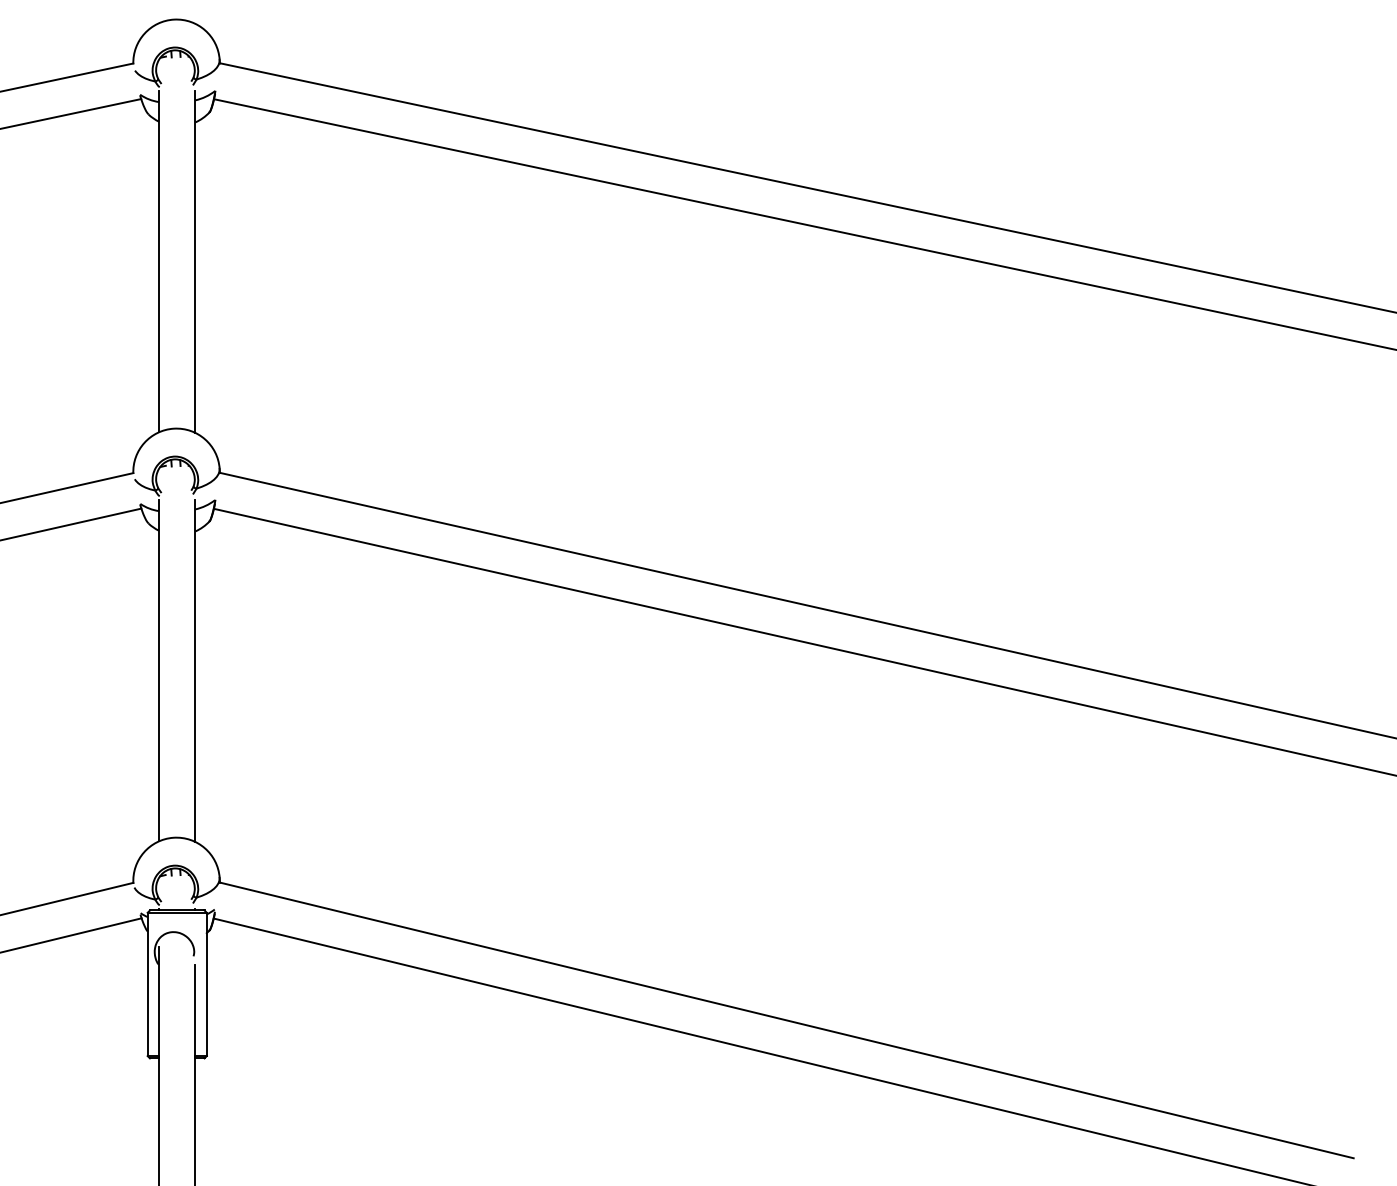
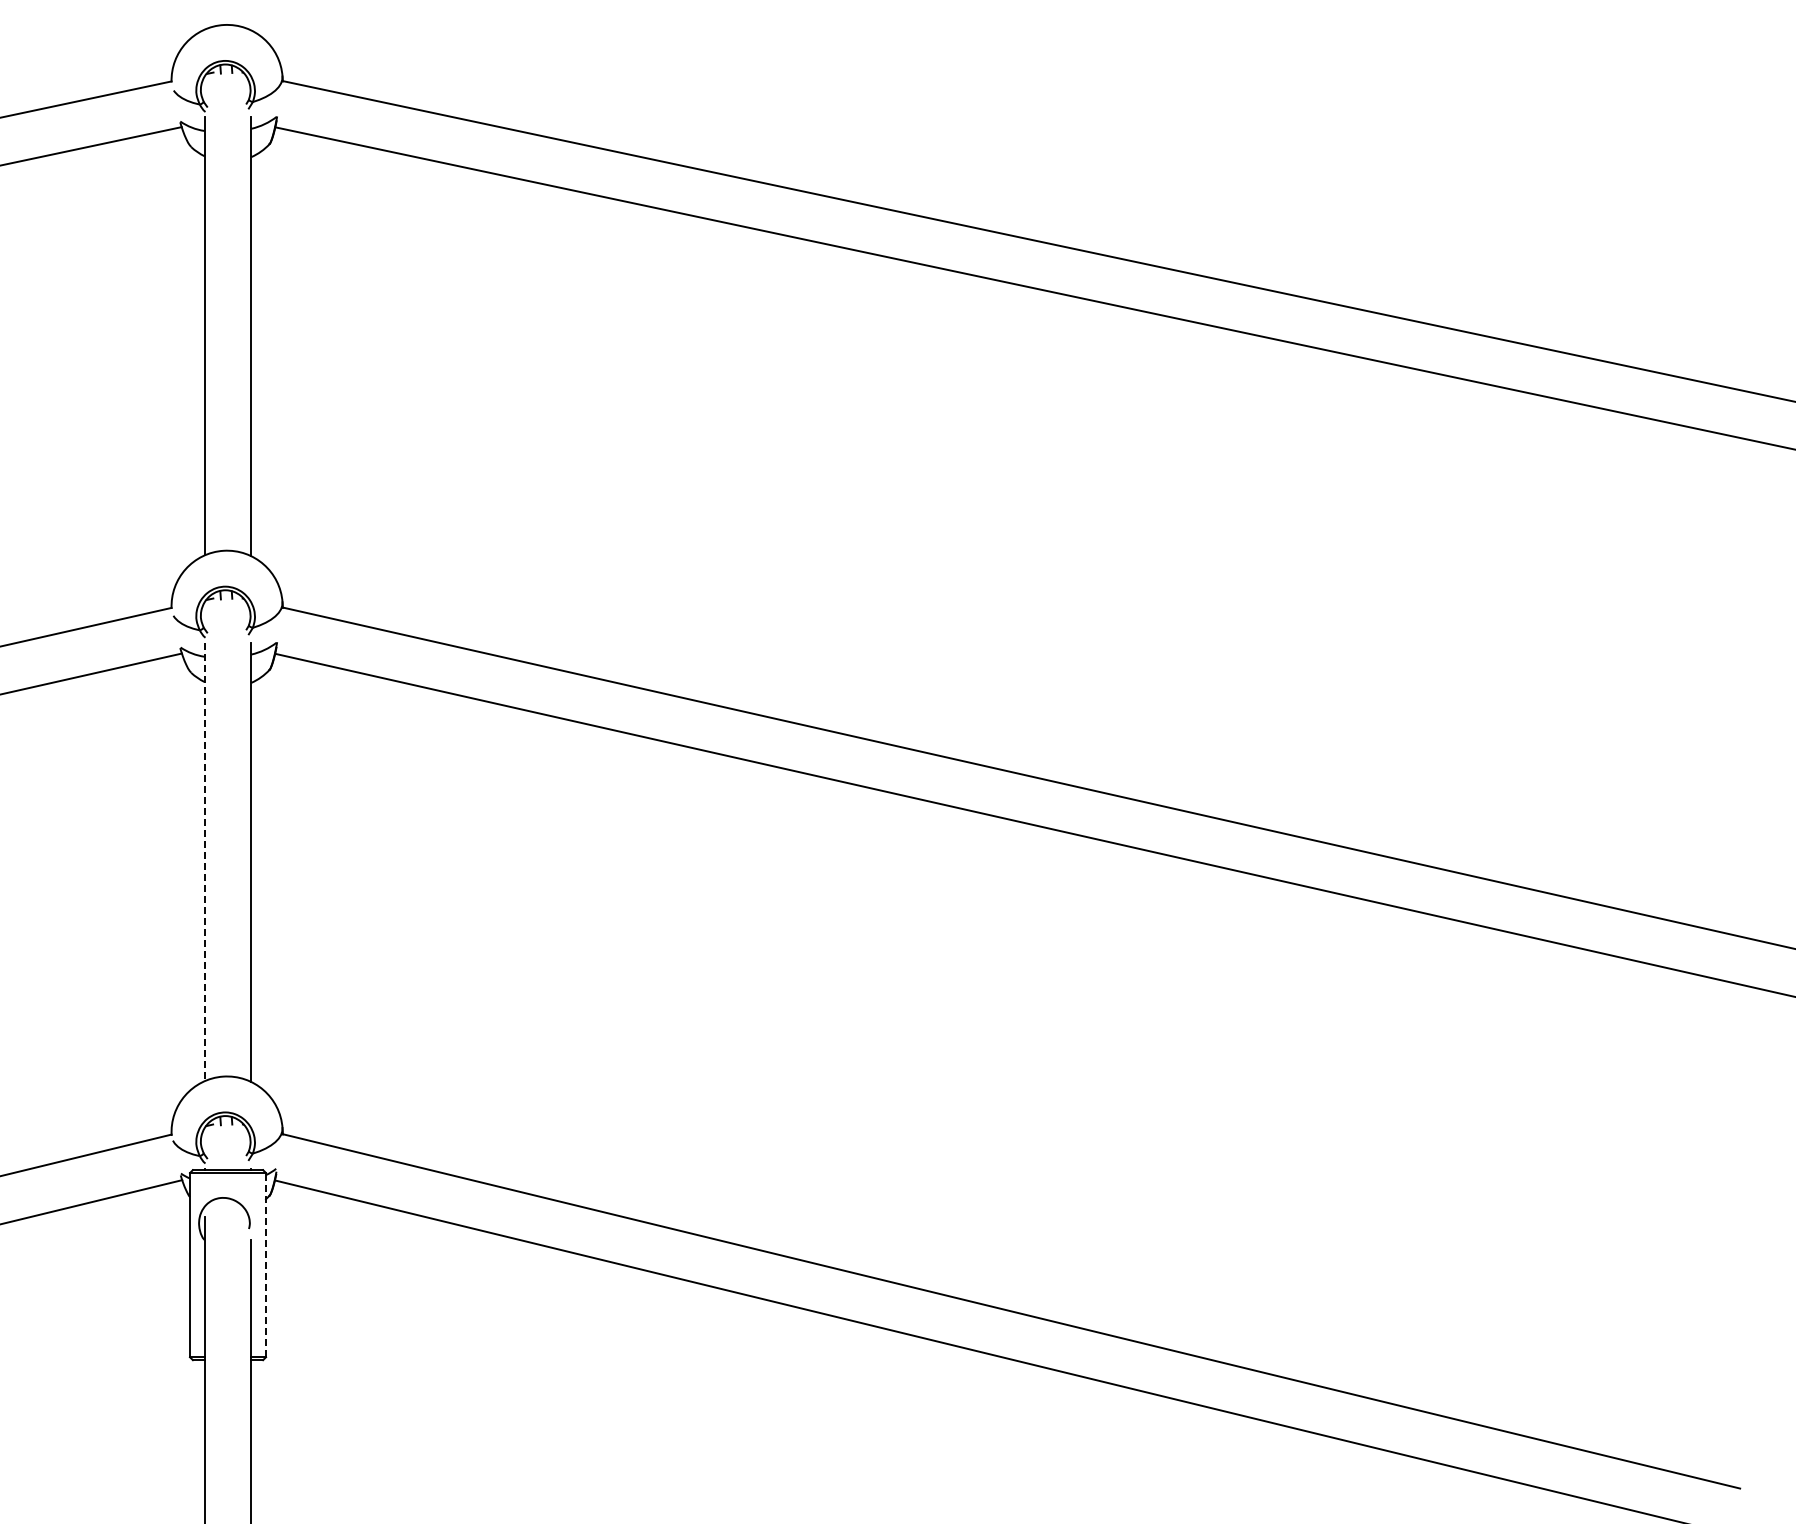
line: (158, 671) -> (204, 862), solid -> dashed
line: (207, 983) -> (266, 1264), solid -> dashed

